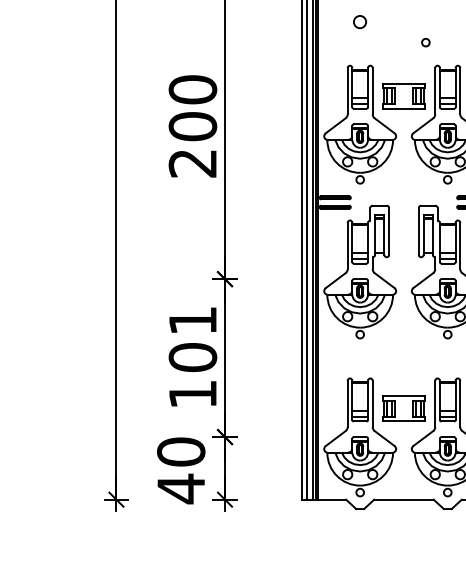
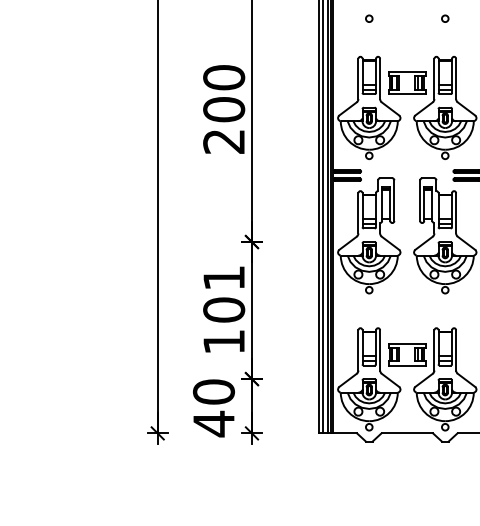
circle: (360, 21) -> (369, 18), size x0.62
circle: (426, 42) -> (445, 18), moved

